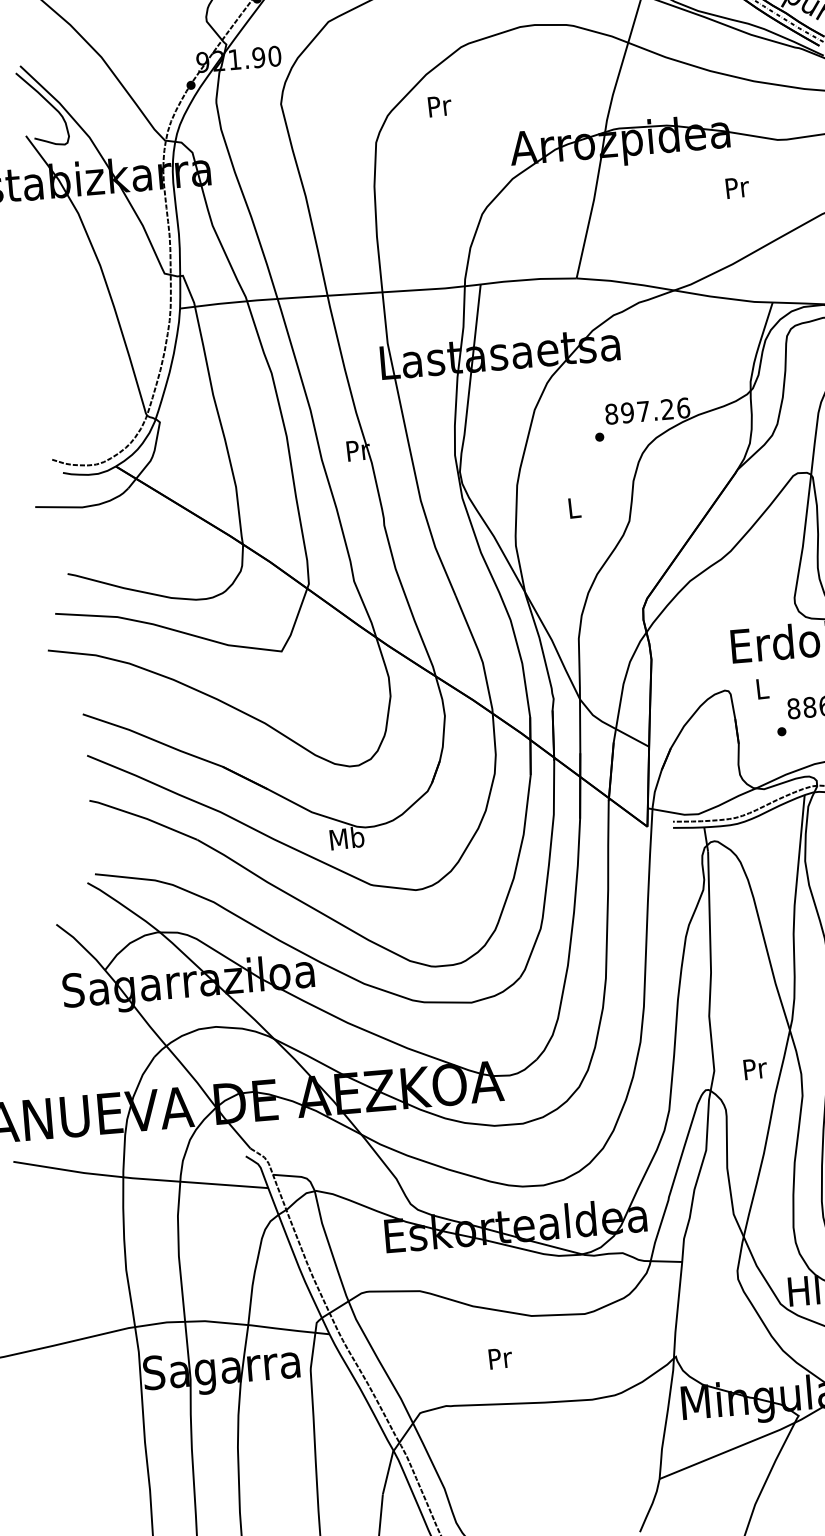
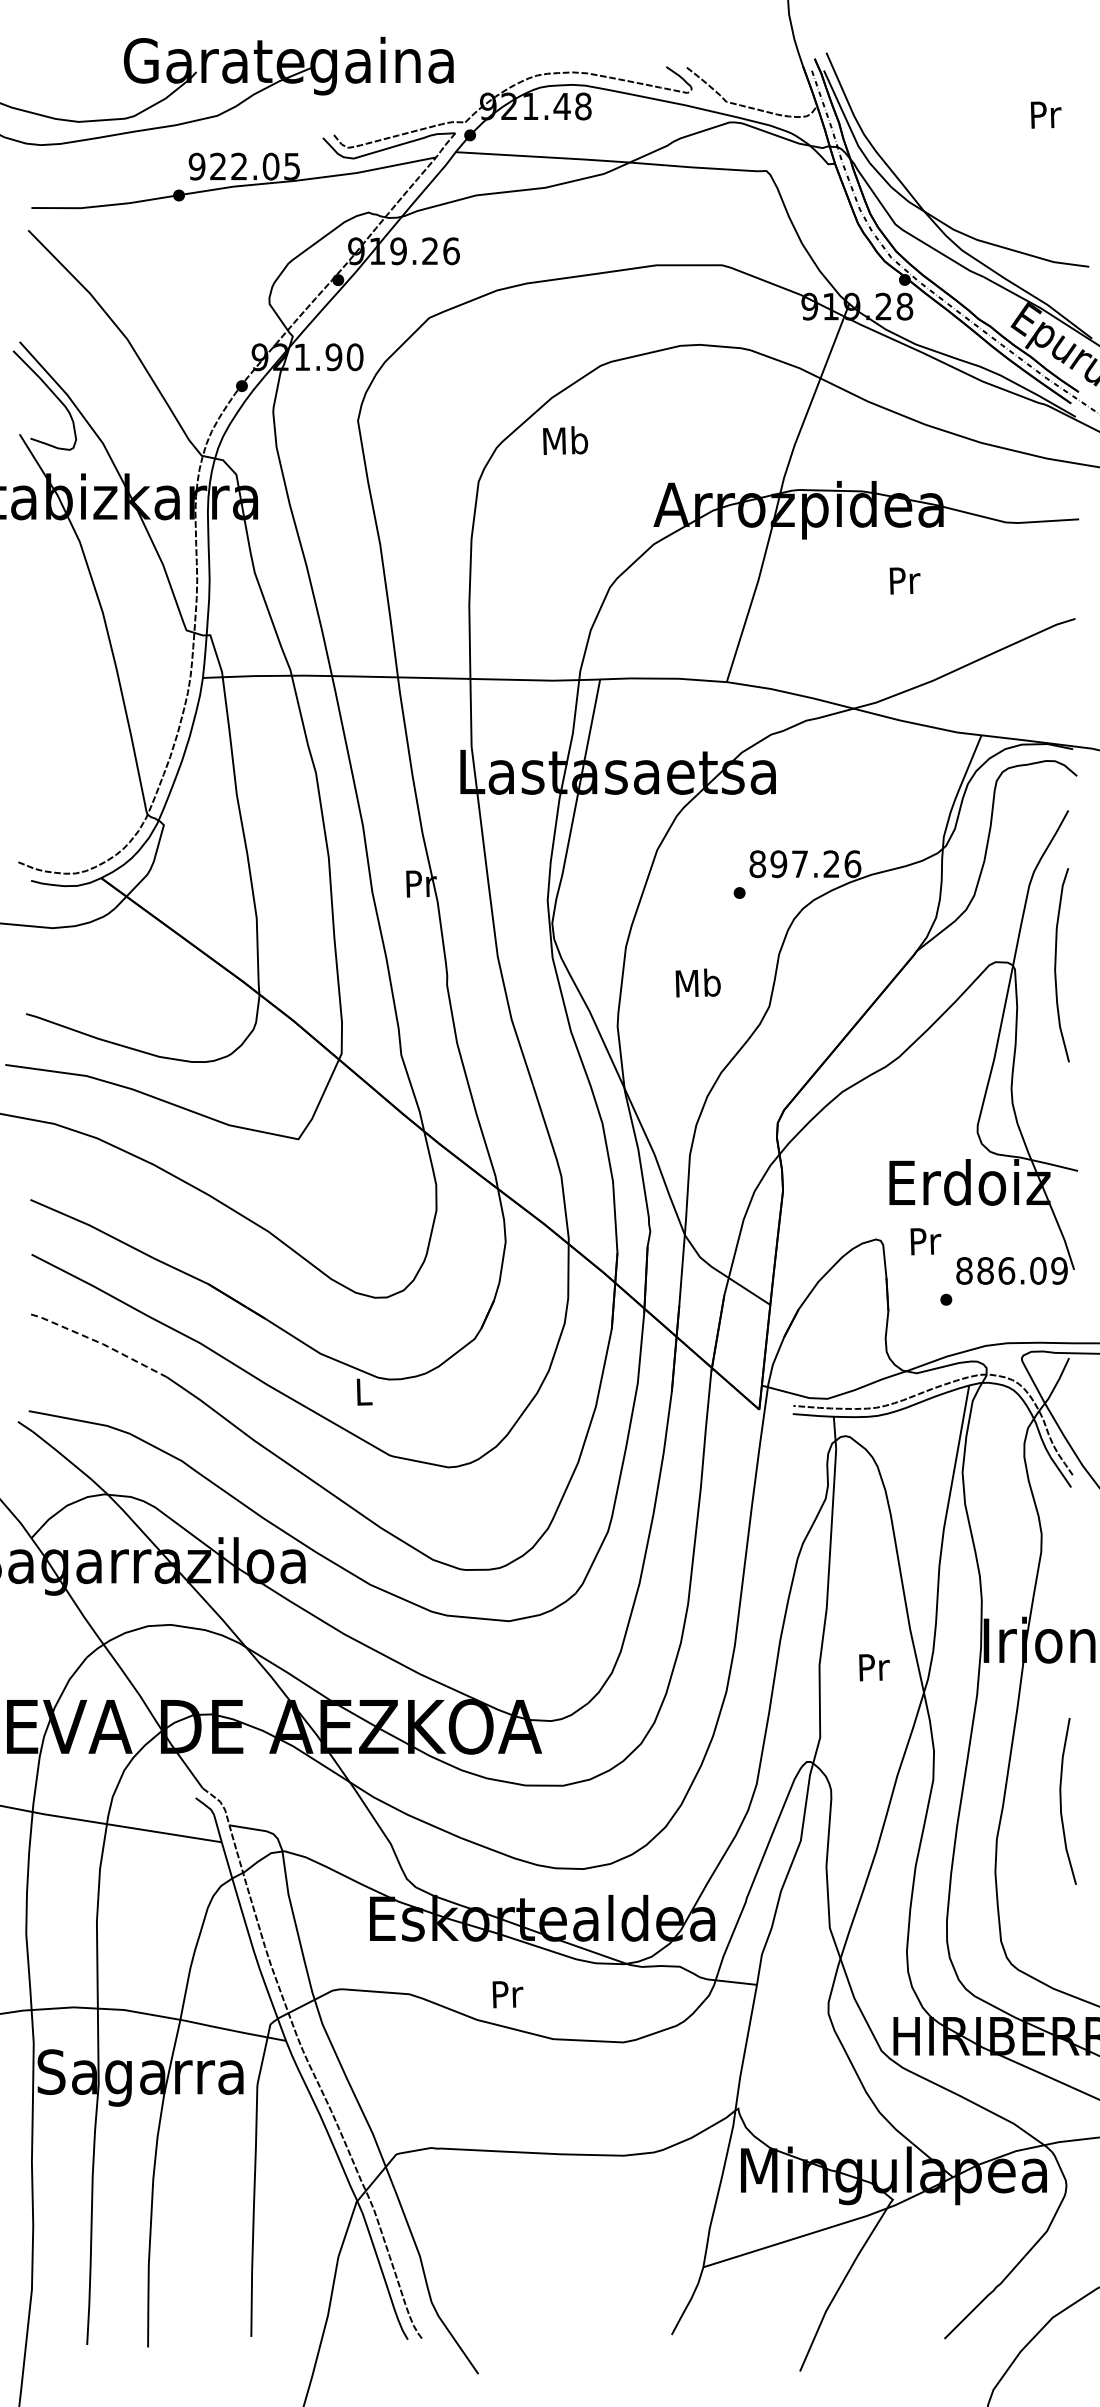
text: (439, 105) -> (565, 440), Pr -> Mb
text: (737, 187) -> (904, 580), moved
text: (573, 507) -> (697, 982), L -> Mb
text: (762, 688) -> (925, 1241), L -> Pr
line: (143, 817) -> (98, 1342), solid -> dashed
text: (346, 838) -> (363, 1391), Mb -> L
text: (755, 1068) -> (874, 1667), moved
text: (500, 1358) -> (507, 1994), moved

